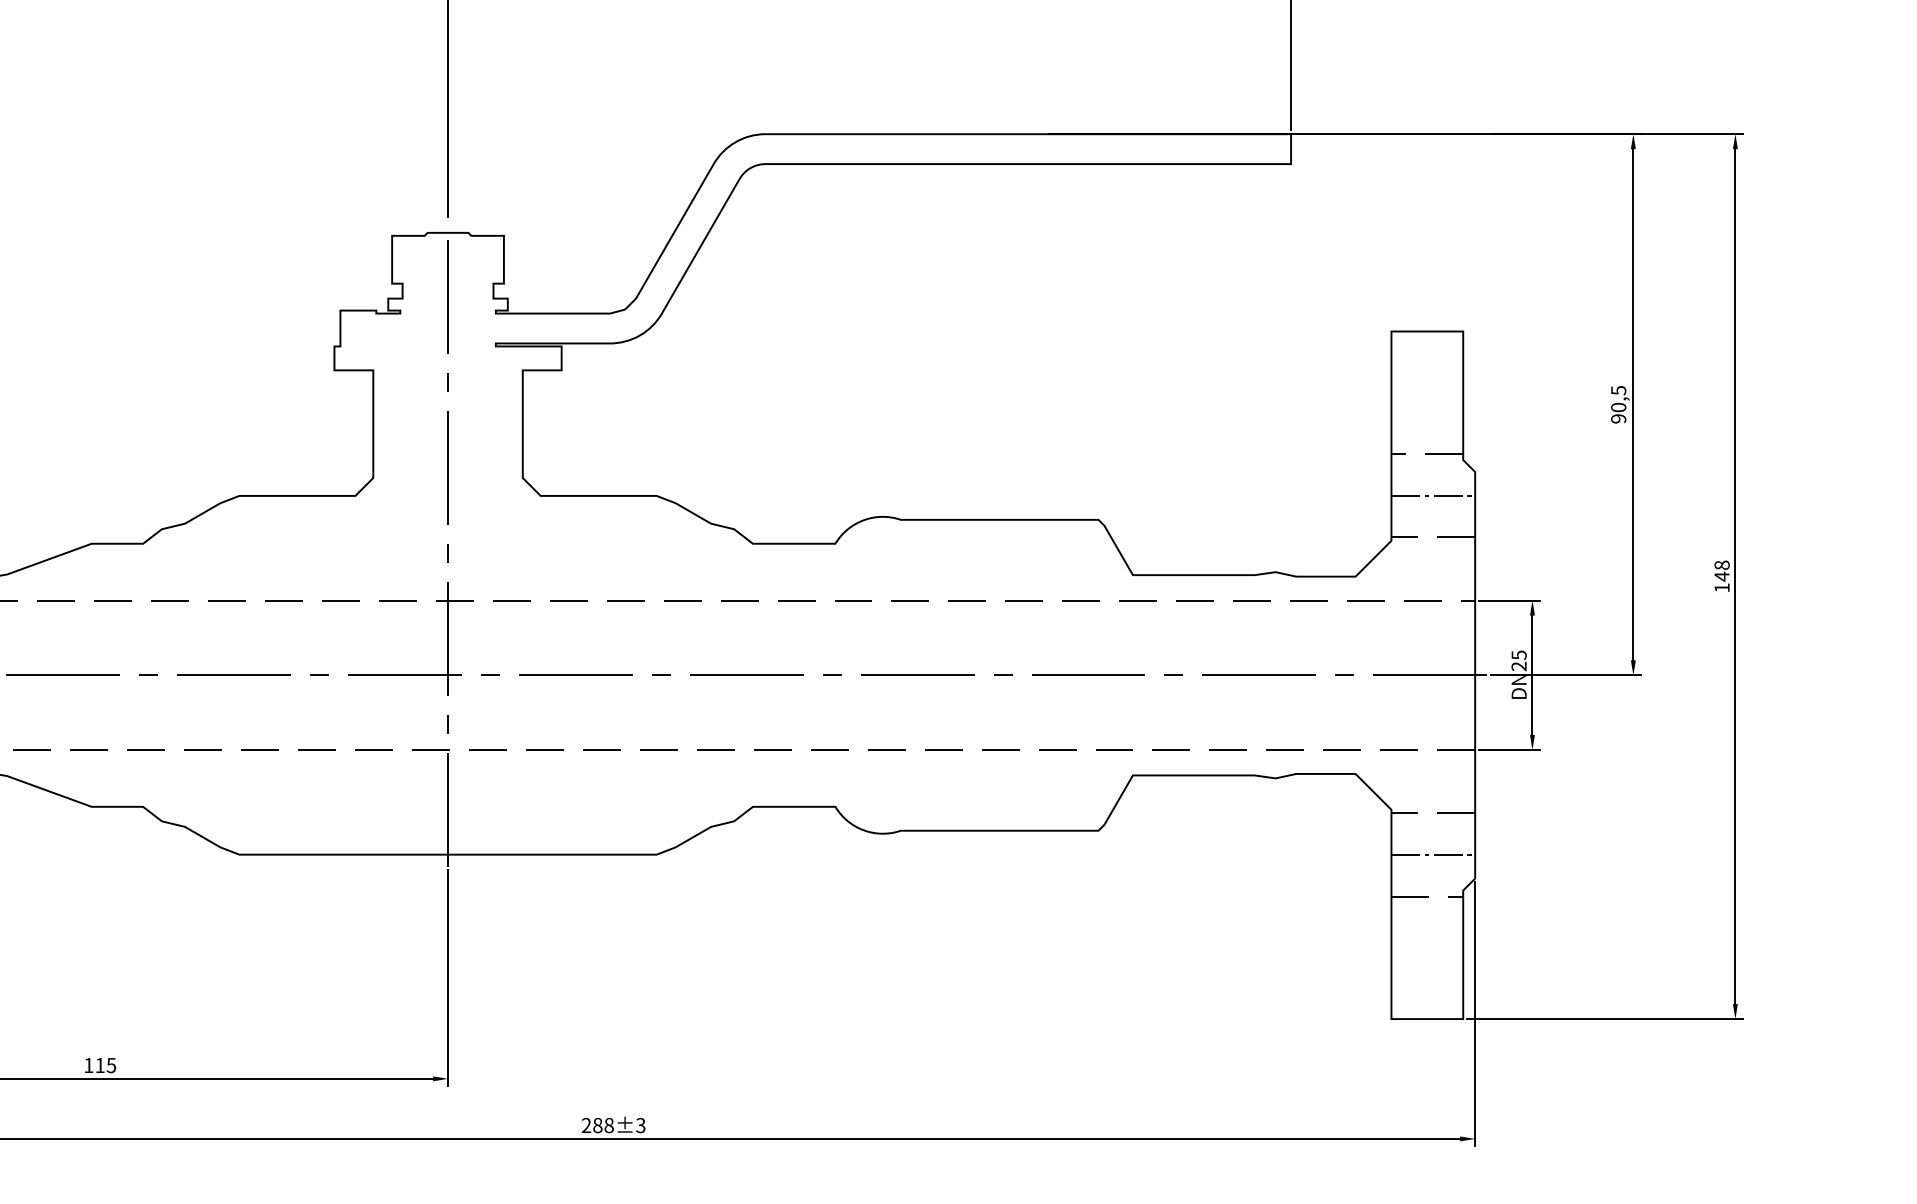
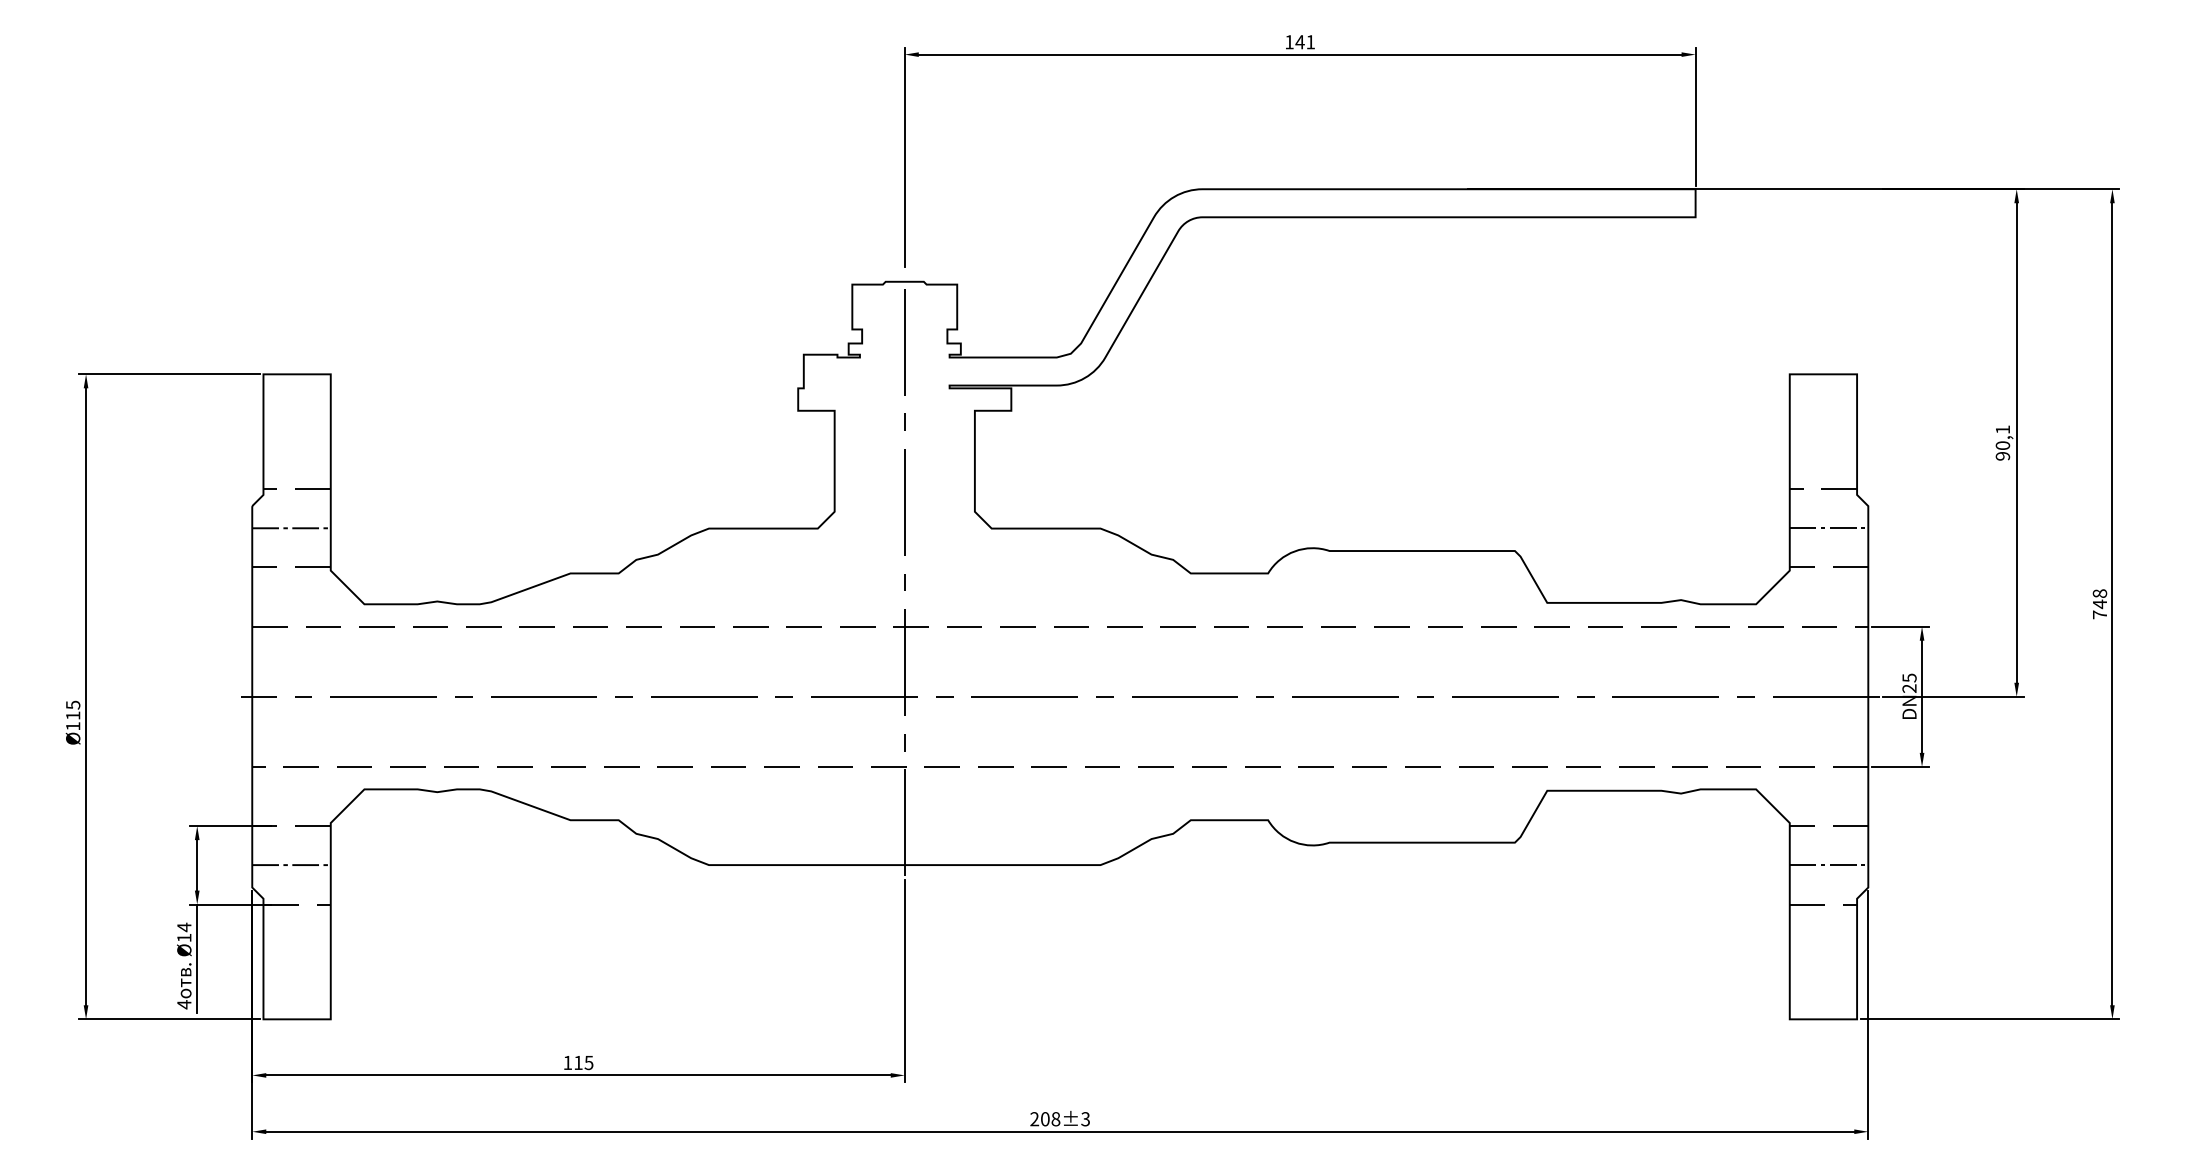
text: (1619, 390) -> (2003, 429), 90,5 -> 90,1
text: (1721, 587) -> (2099, 614), 148 -> 748
text: (598, 1125) -> (1045, 1119), 288±3 -> 208±3

